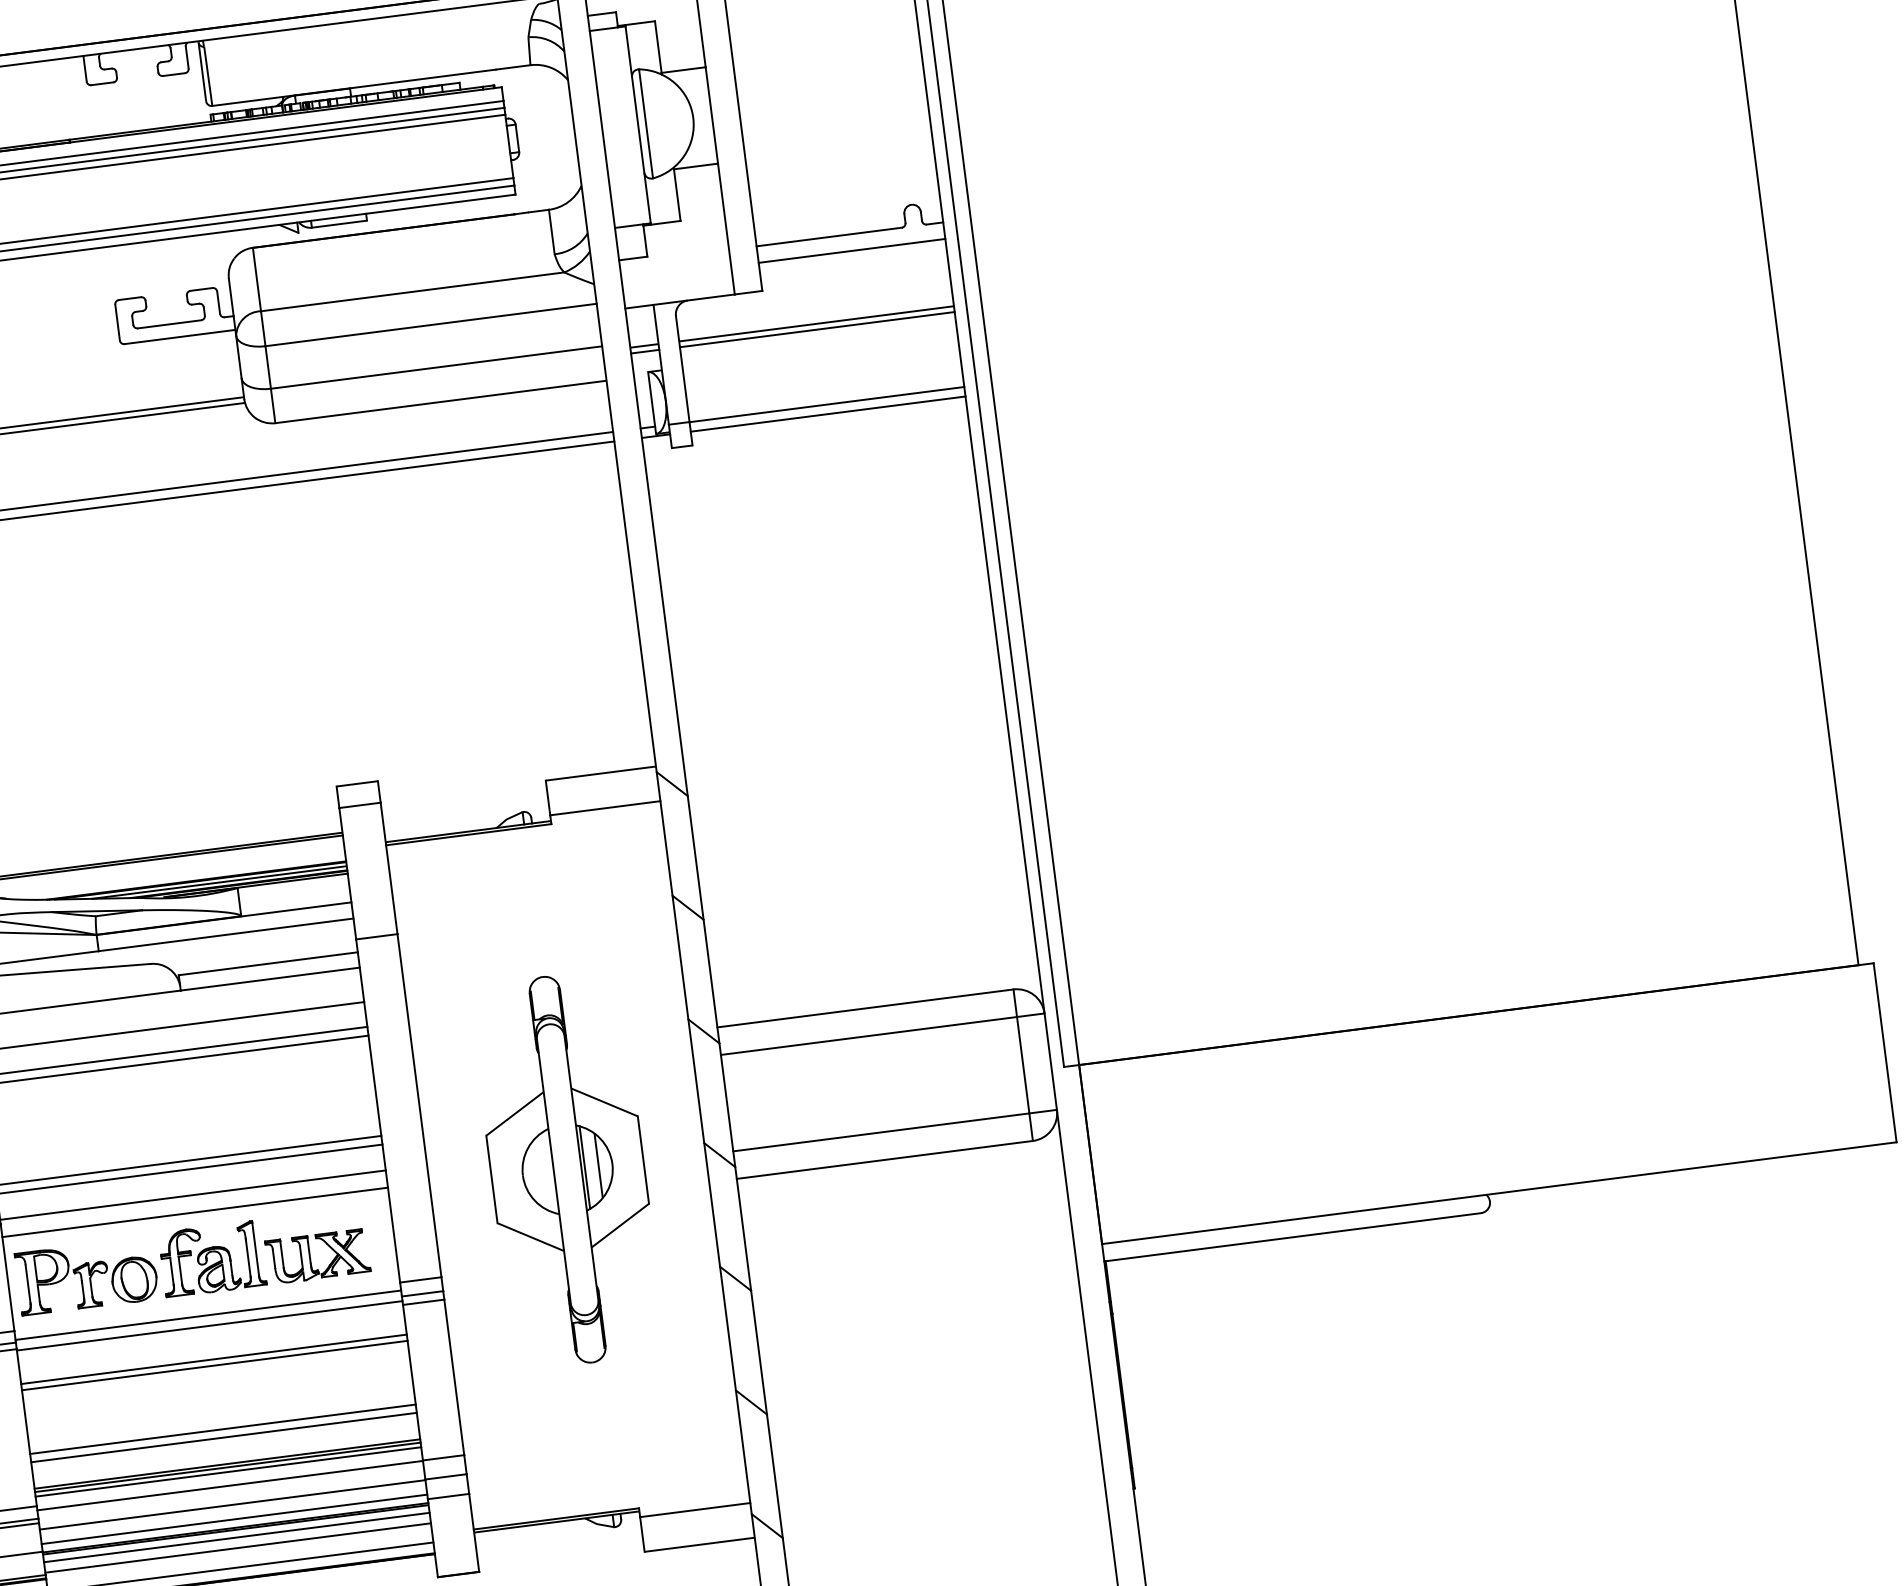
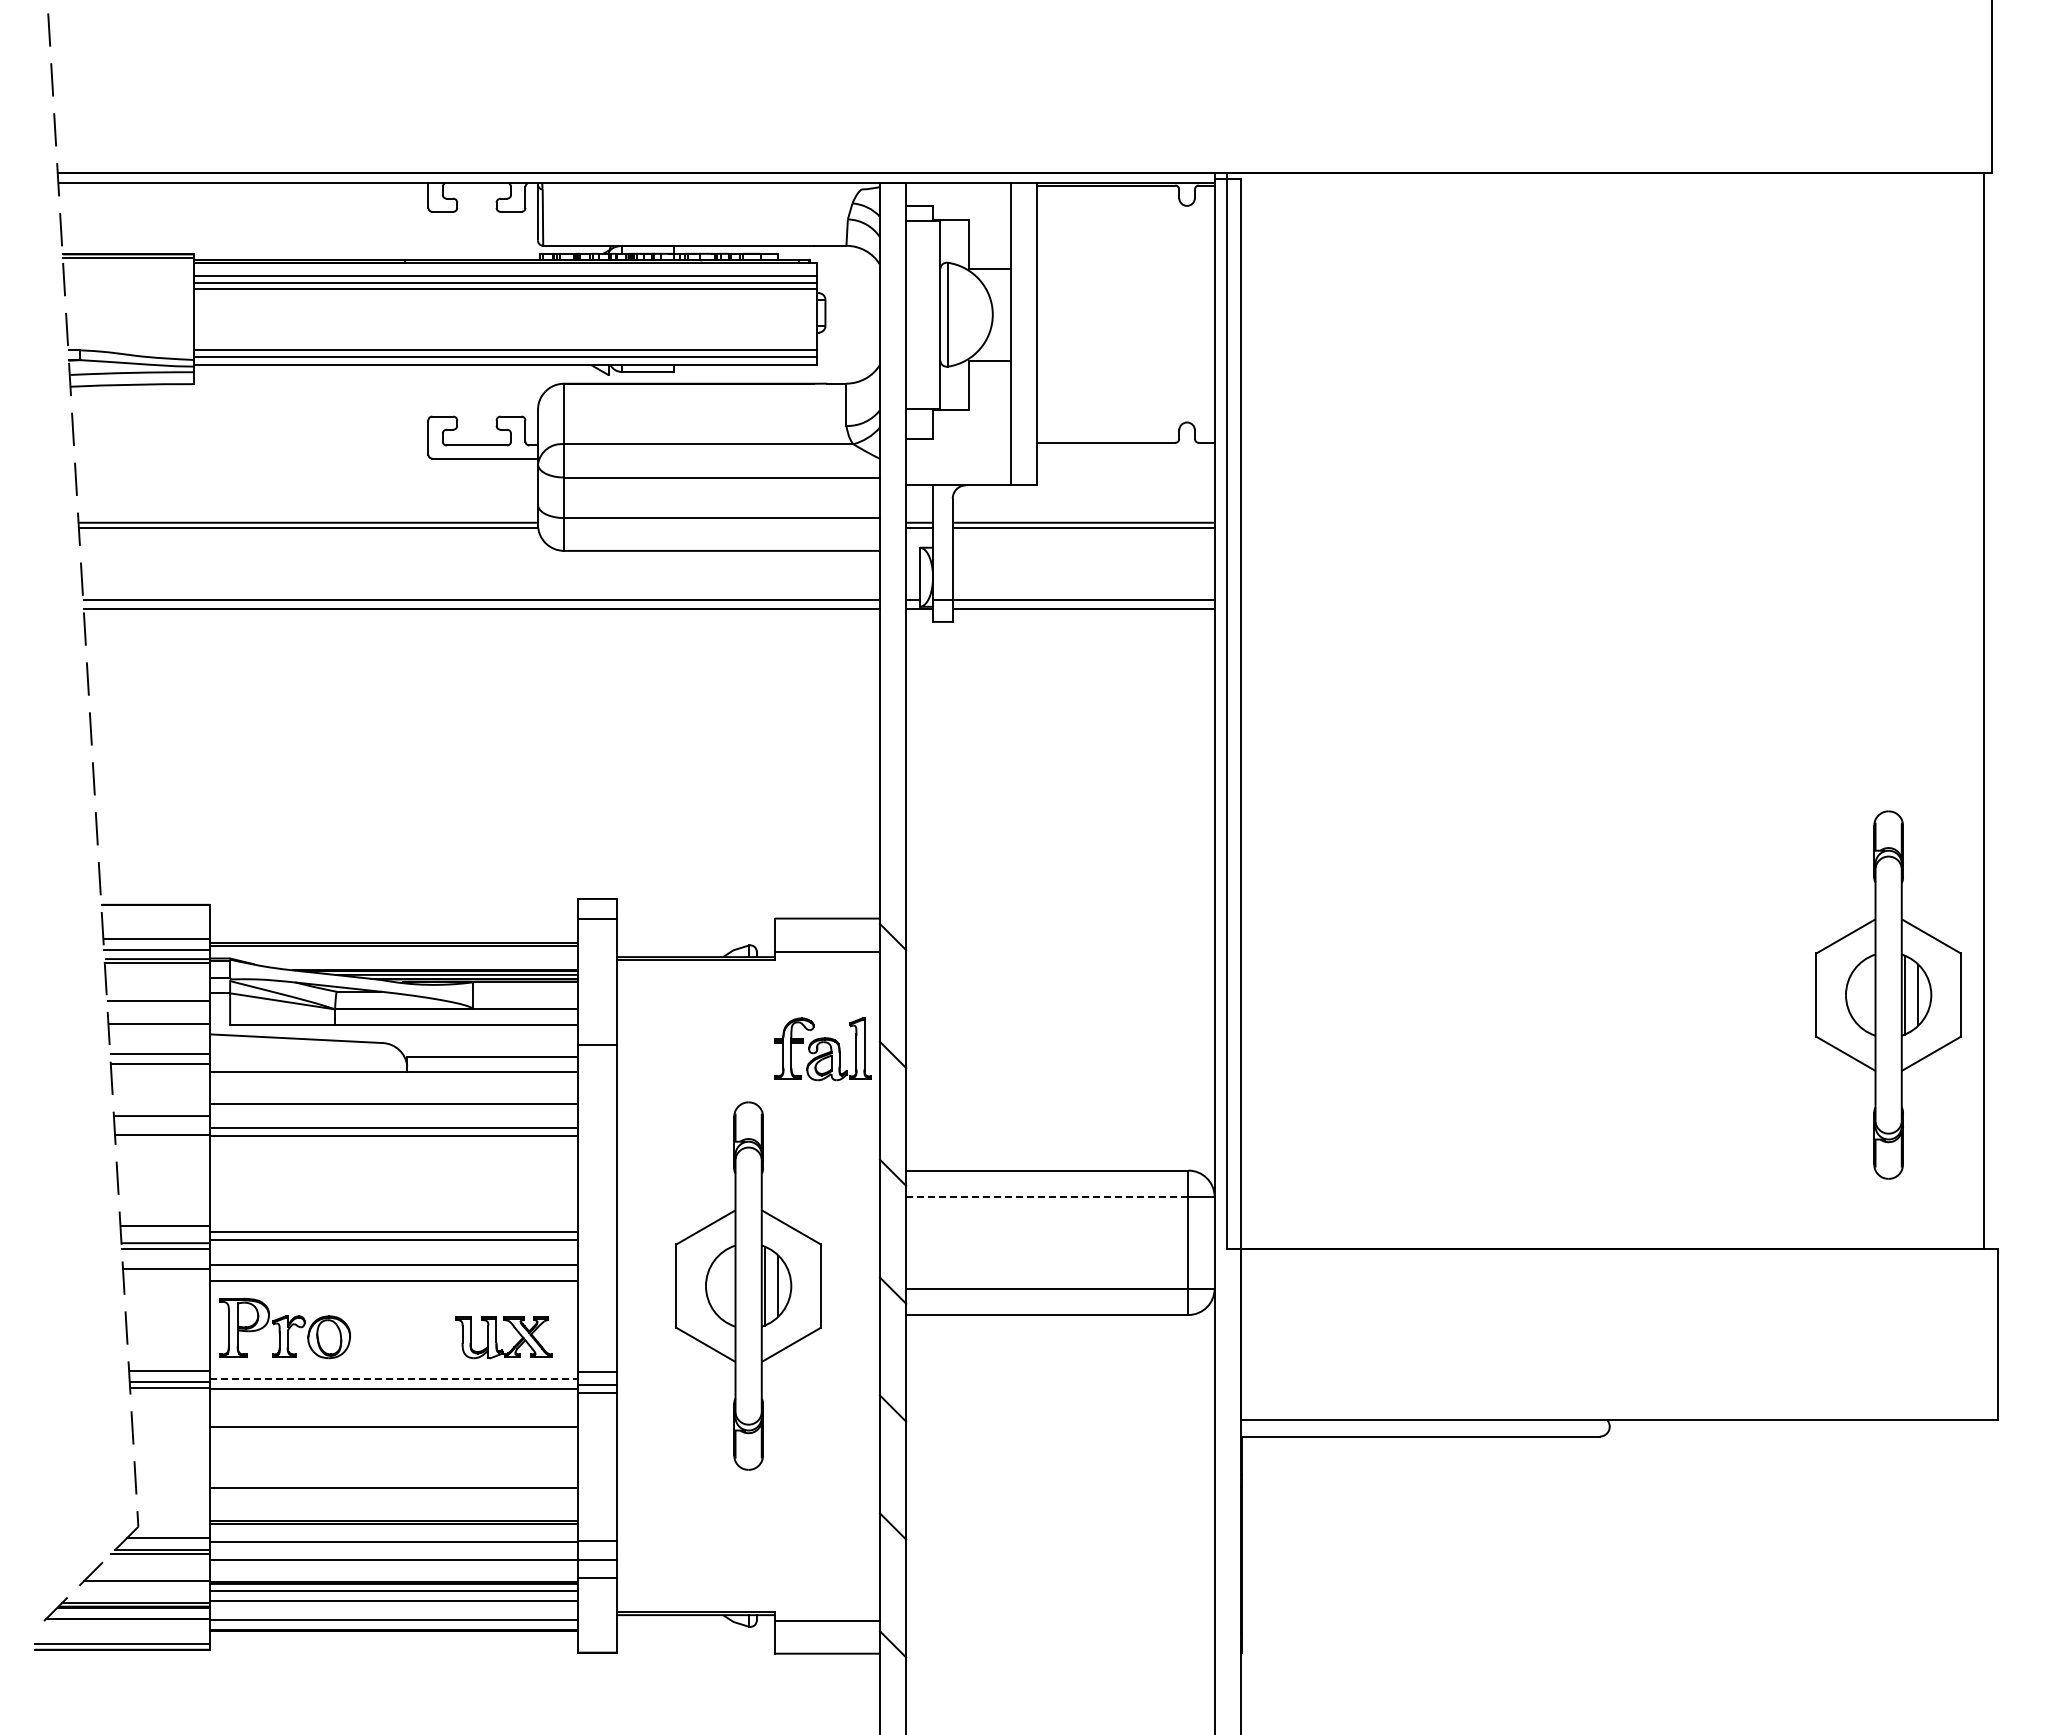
line: (851, 250) -> (1125, 458), removed
part: (1724, 710) -> (1888, 994), added
line: (868, 1035) -> (1046, 1196), solid -> dashed
part: (212, 1259) -> (822, 1049), moved
line: (208, 1315) -> (394, 1379), solid -> dashed
line: (214, 1359) -> (394, 1421), removed
line: (224, 1437) -> (394, 1495), removed
line: (228, 1471) -> (394, 1528), removed
line: (234, 1518) -> (394, 1573), removed

